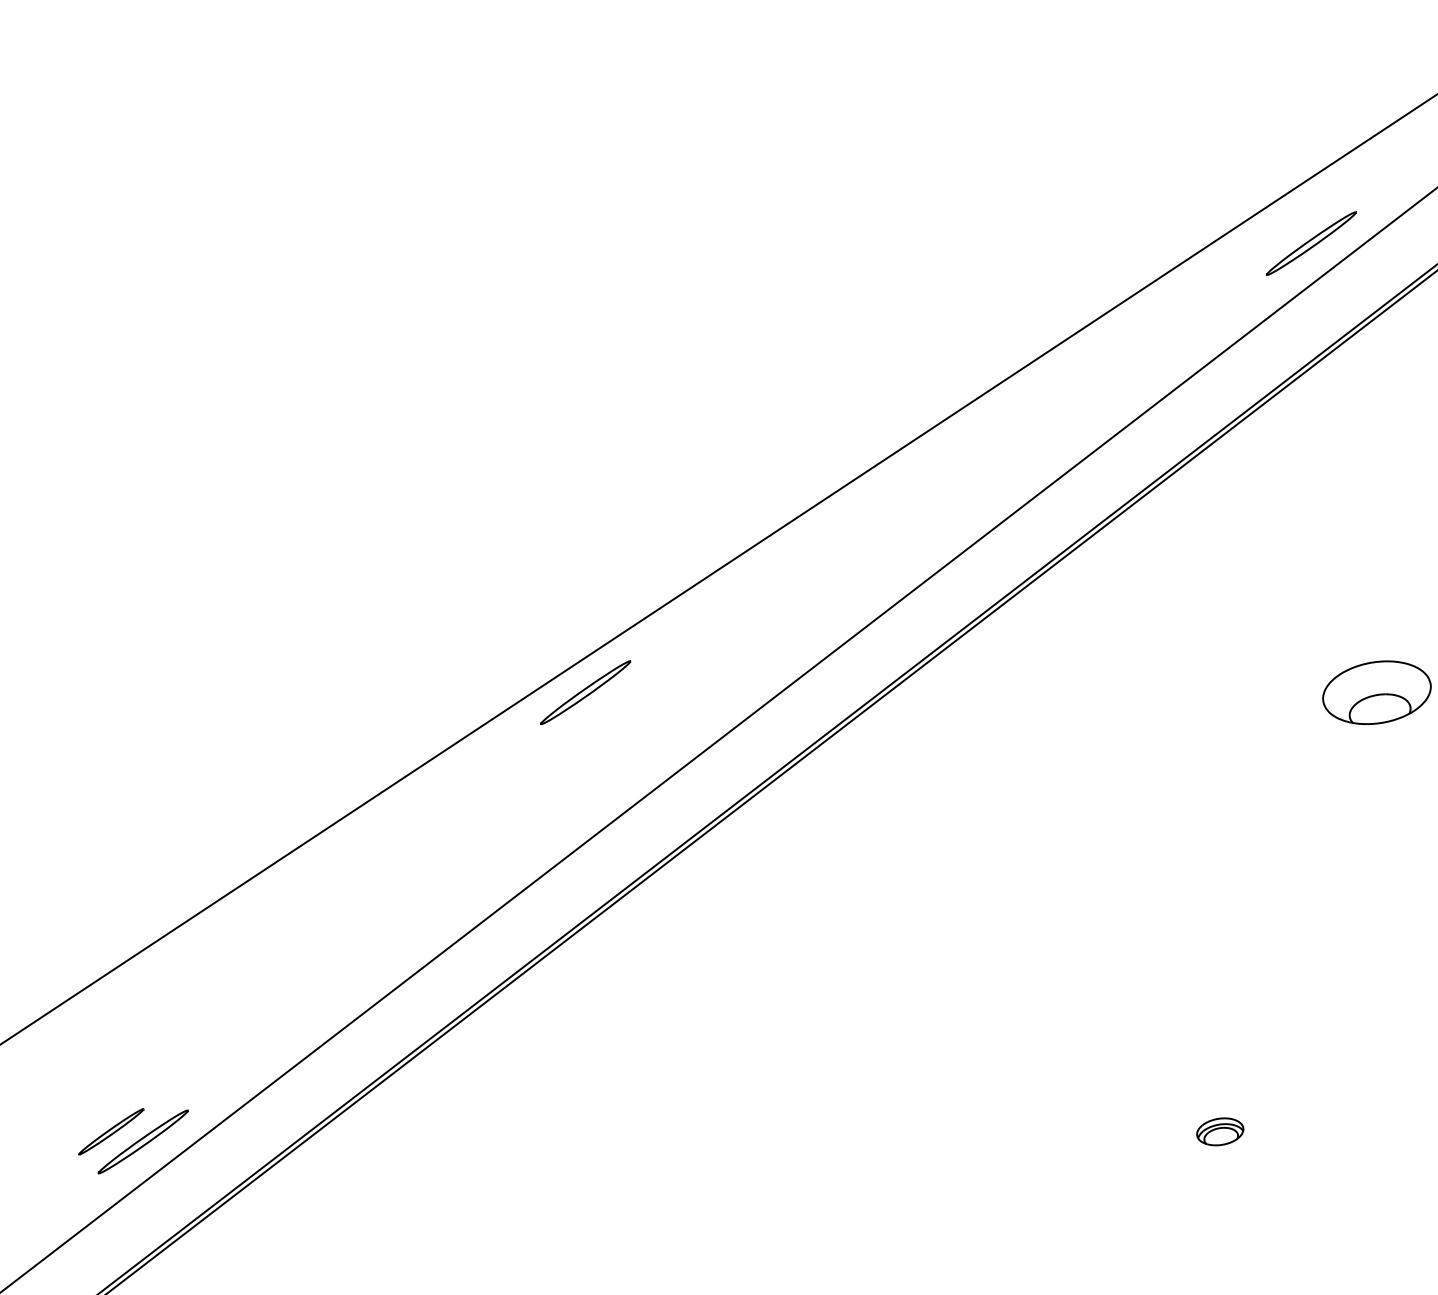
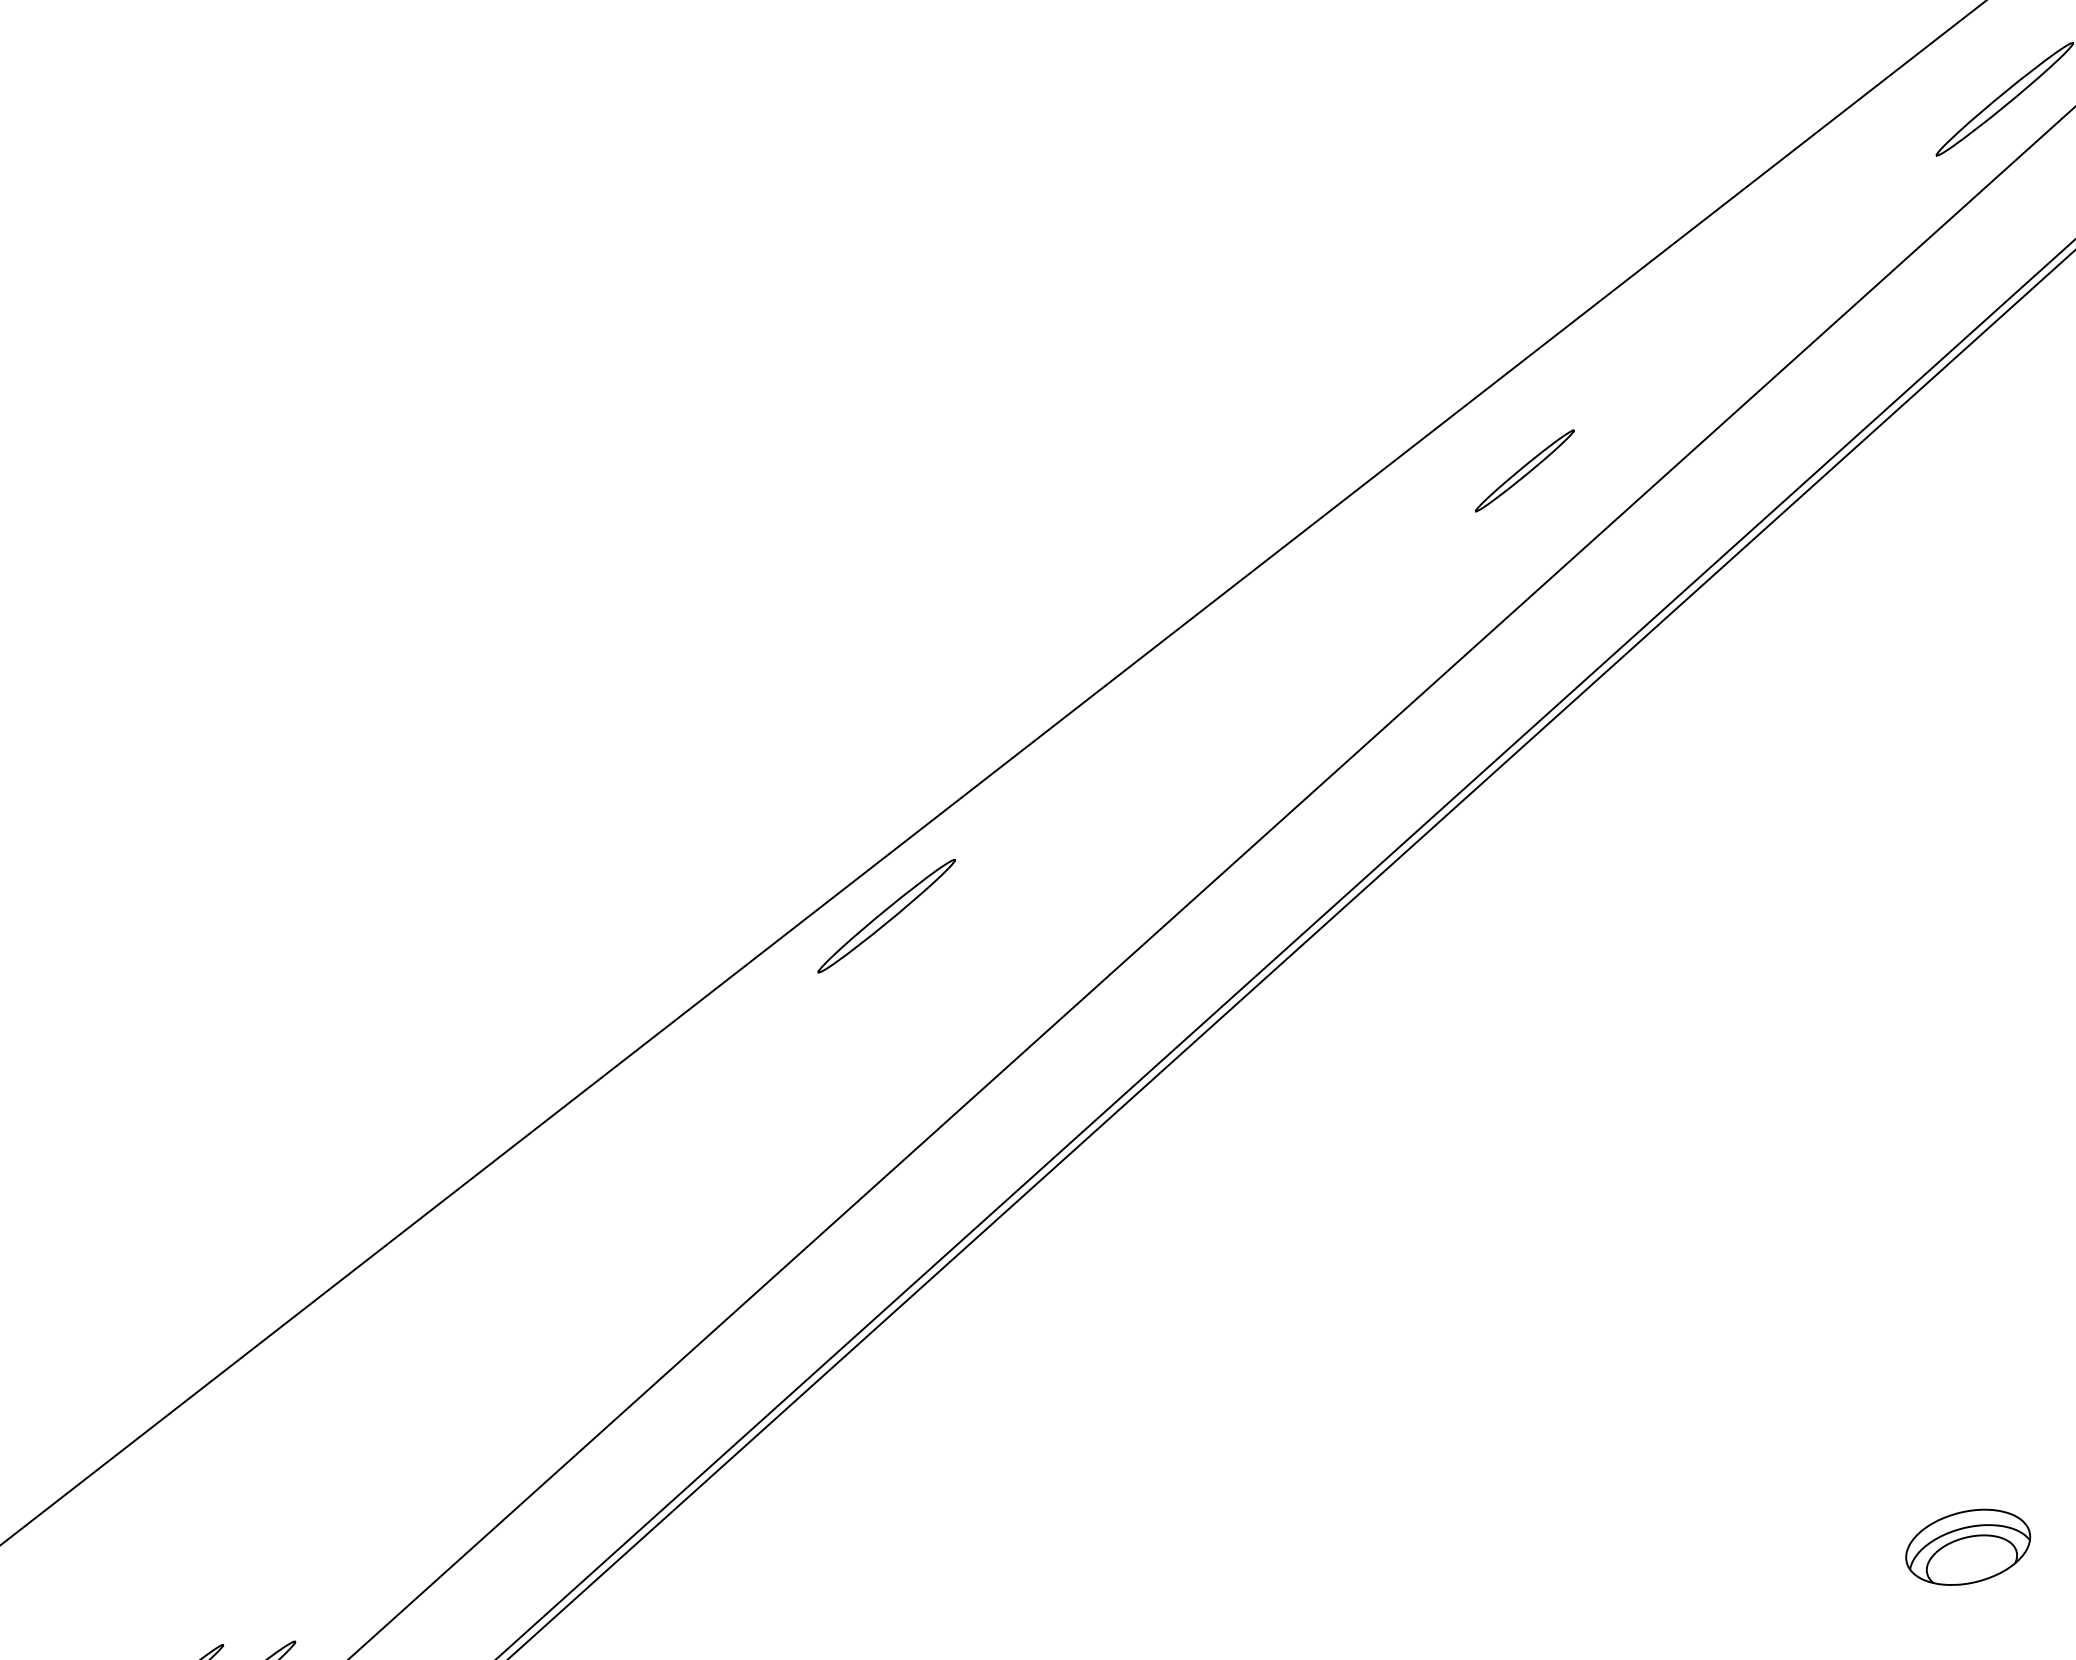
part: (998, 448) -> (1524, 469), added
part: (1219, 1131) -> (1966, 1547), size x1.67

